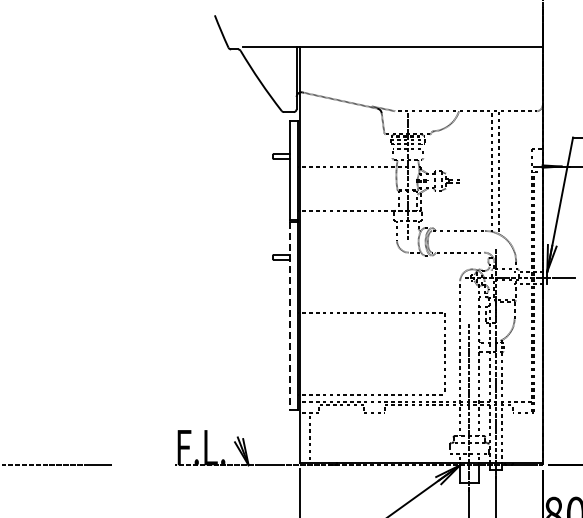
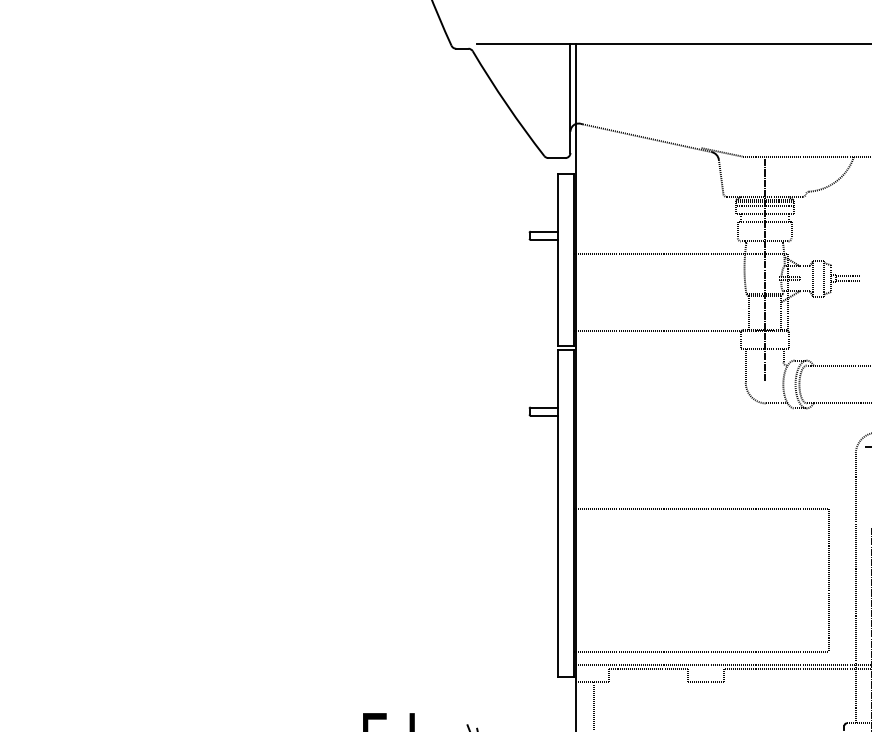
line: (289, 315) -> (557, 513), dashed -> solid

